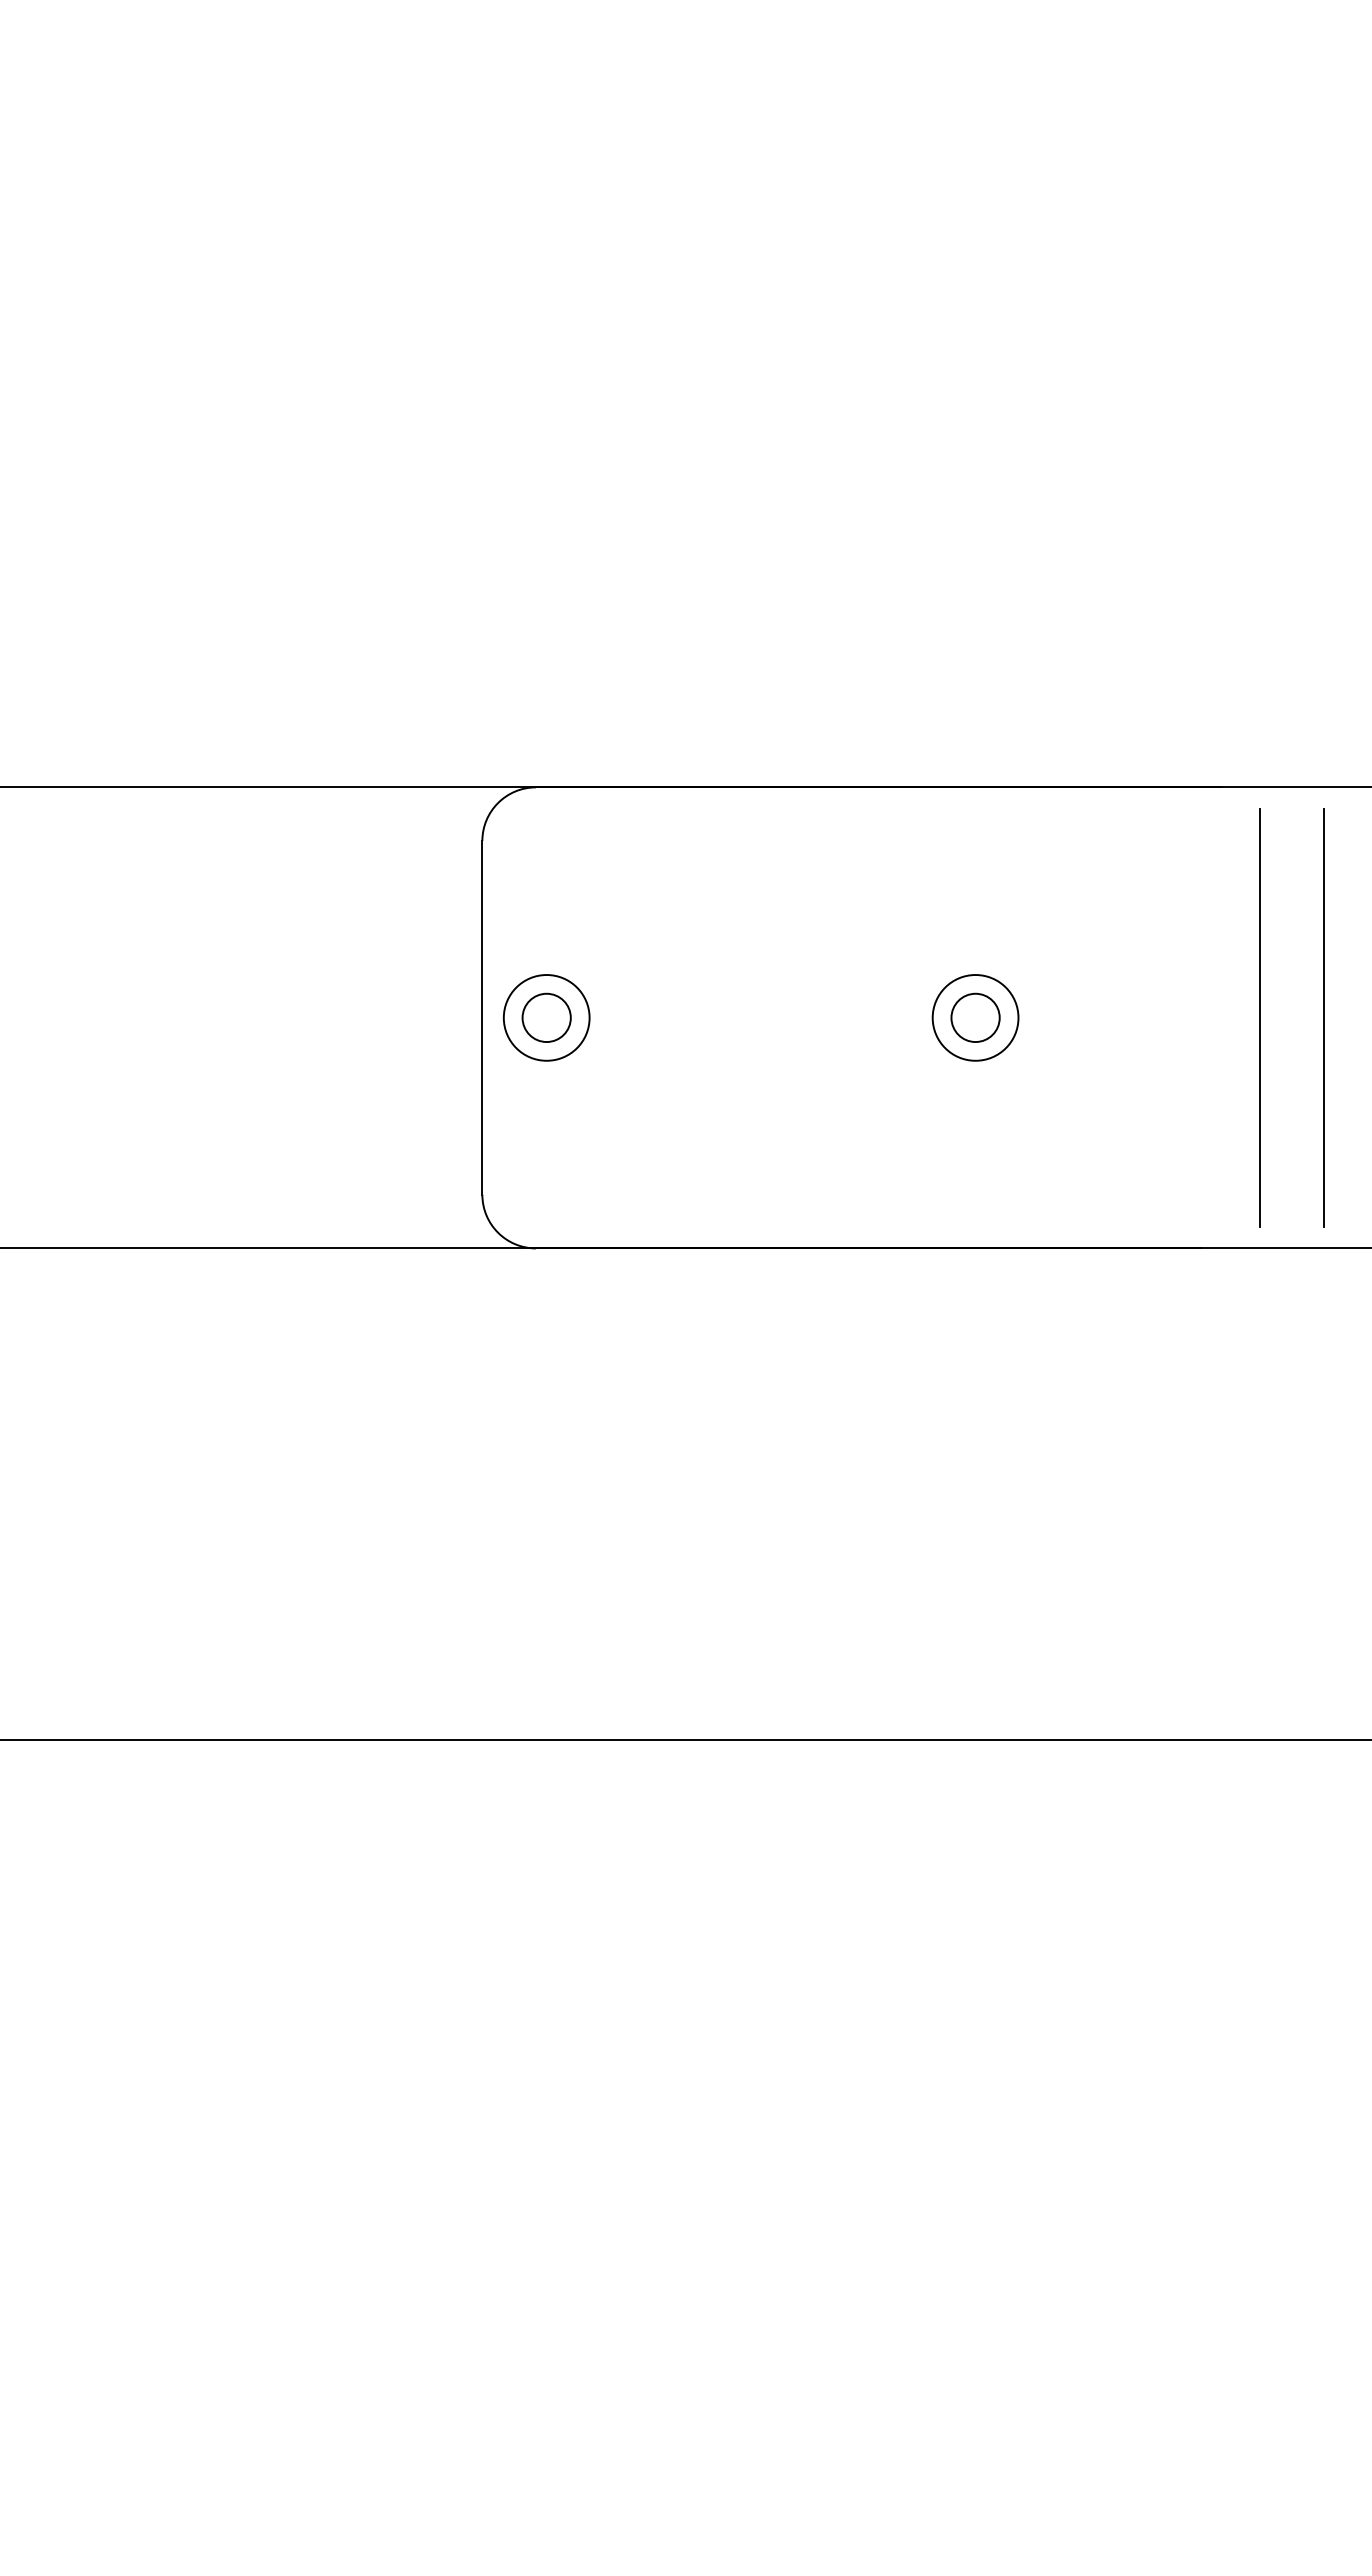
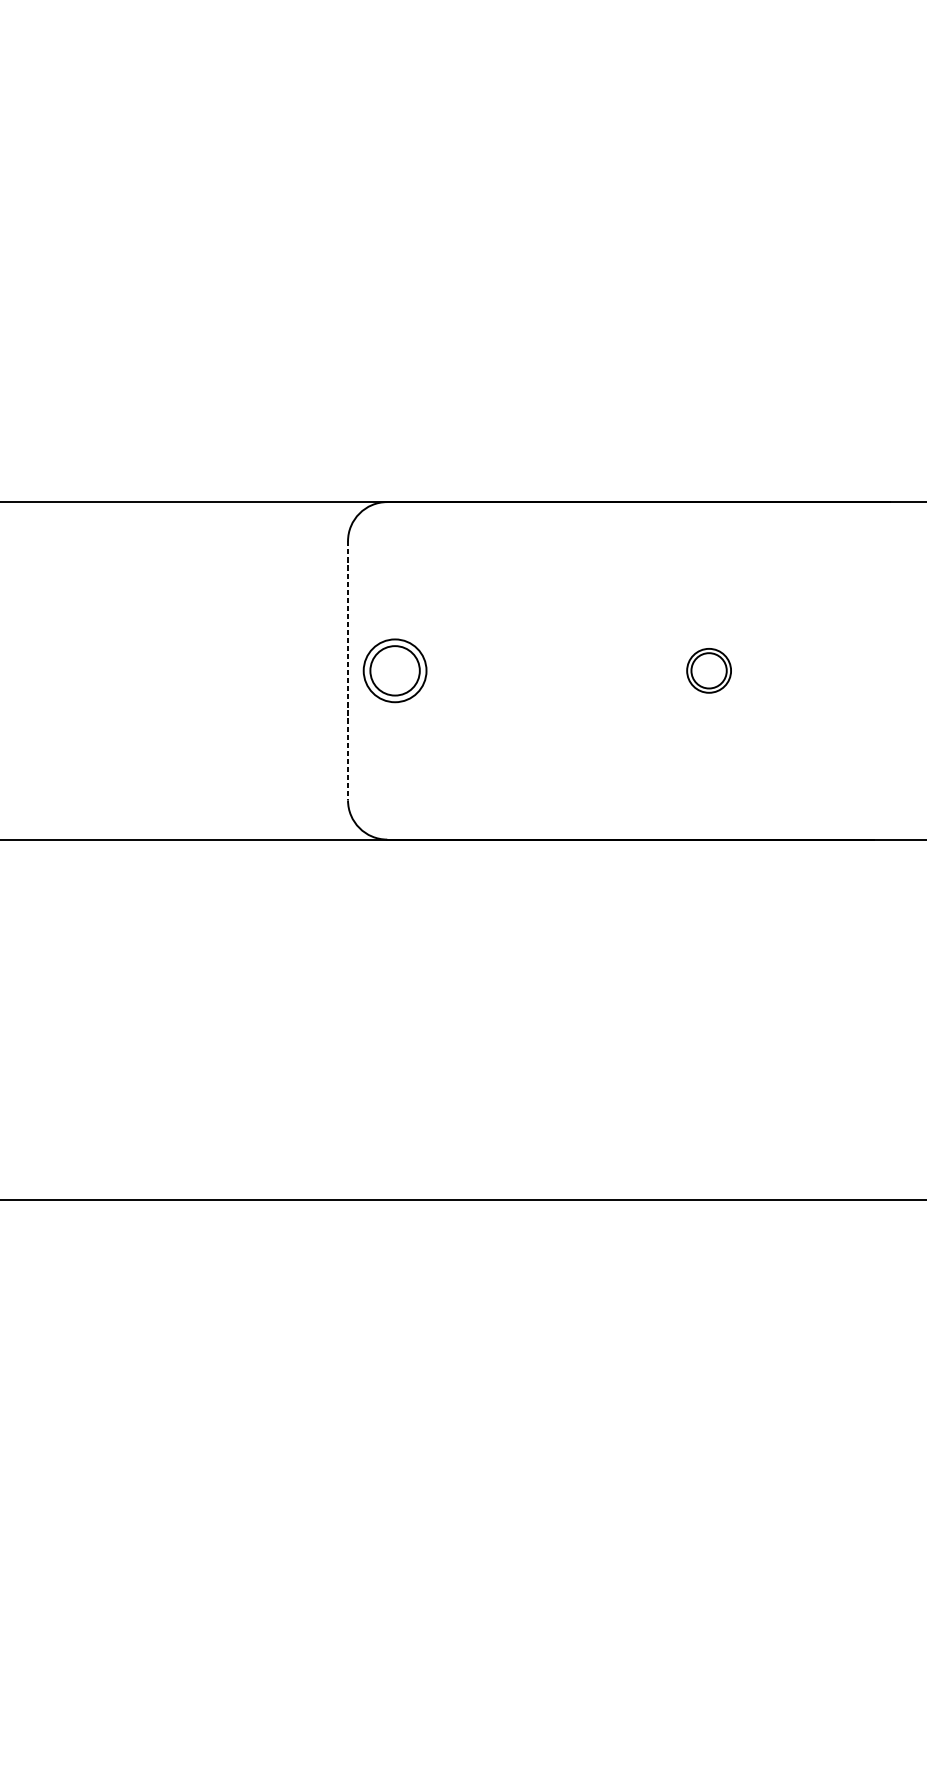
line: (482, 1017) -> (348, 670), solid -> dashed
circle: (546, 1017) -> (394, 670), size x1.4
circle: (975, 1017) -> (709, 670), size x0.7
line: (1259, 1017) -> (916, 670), removed

